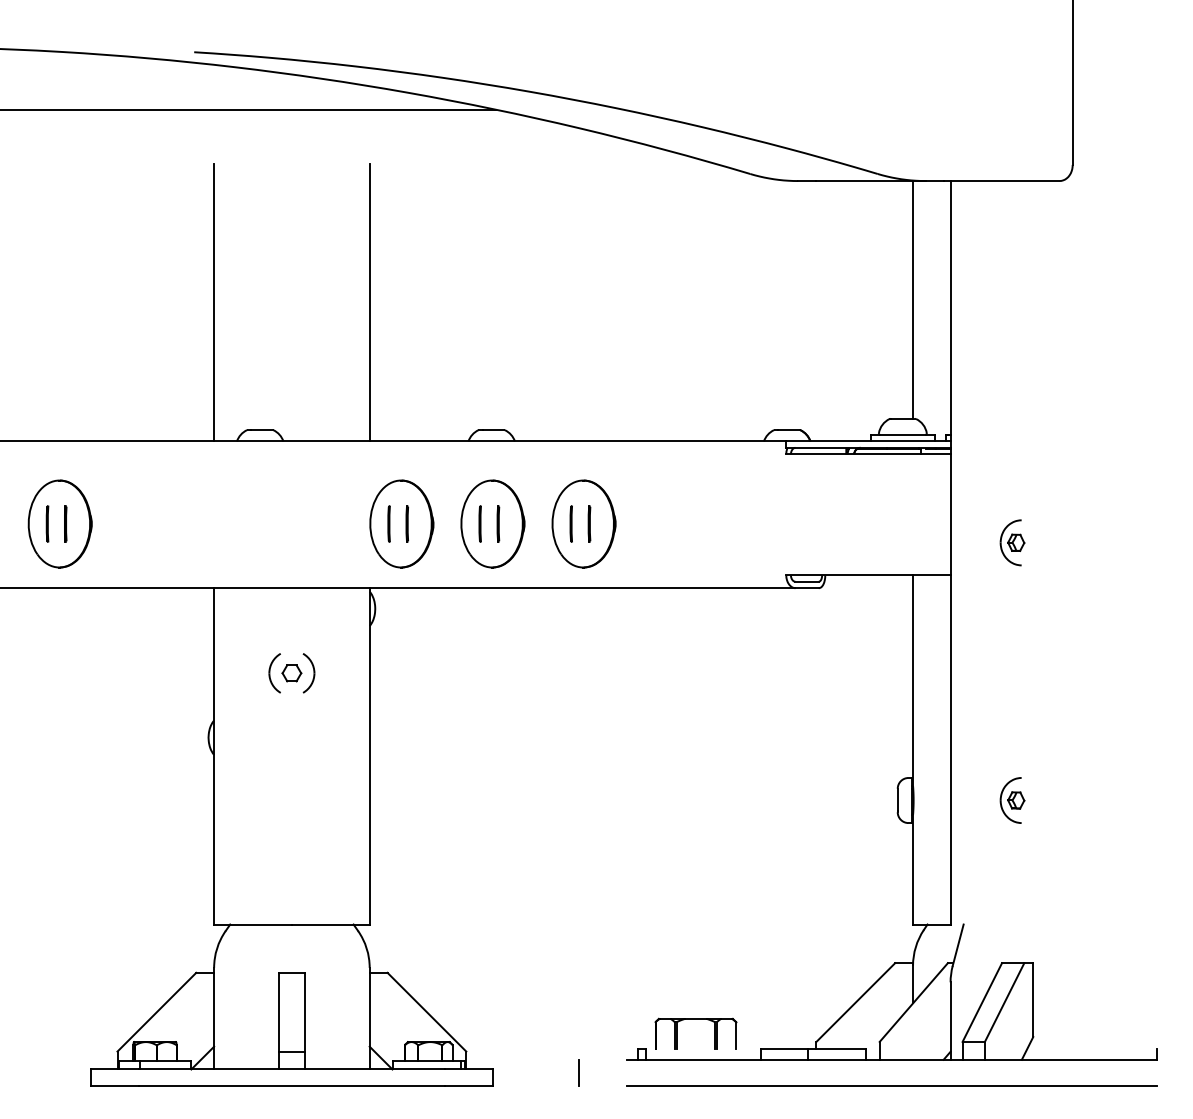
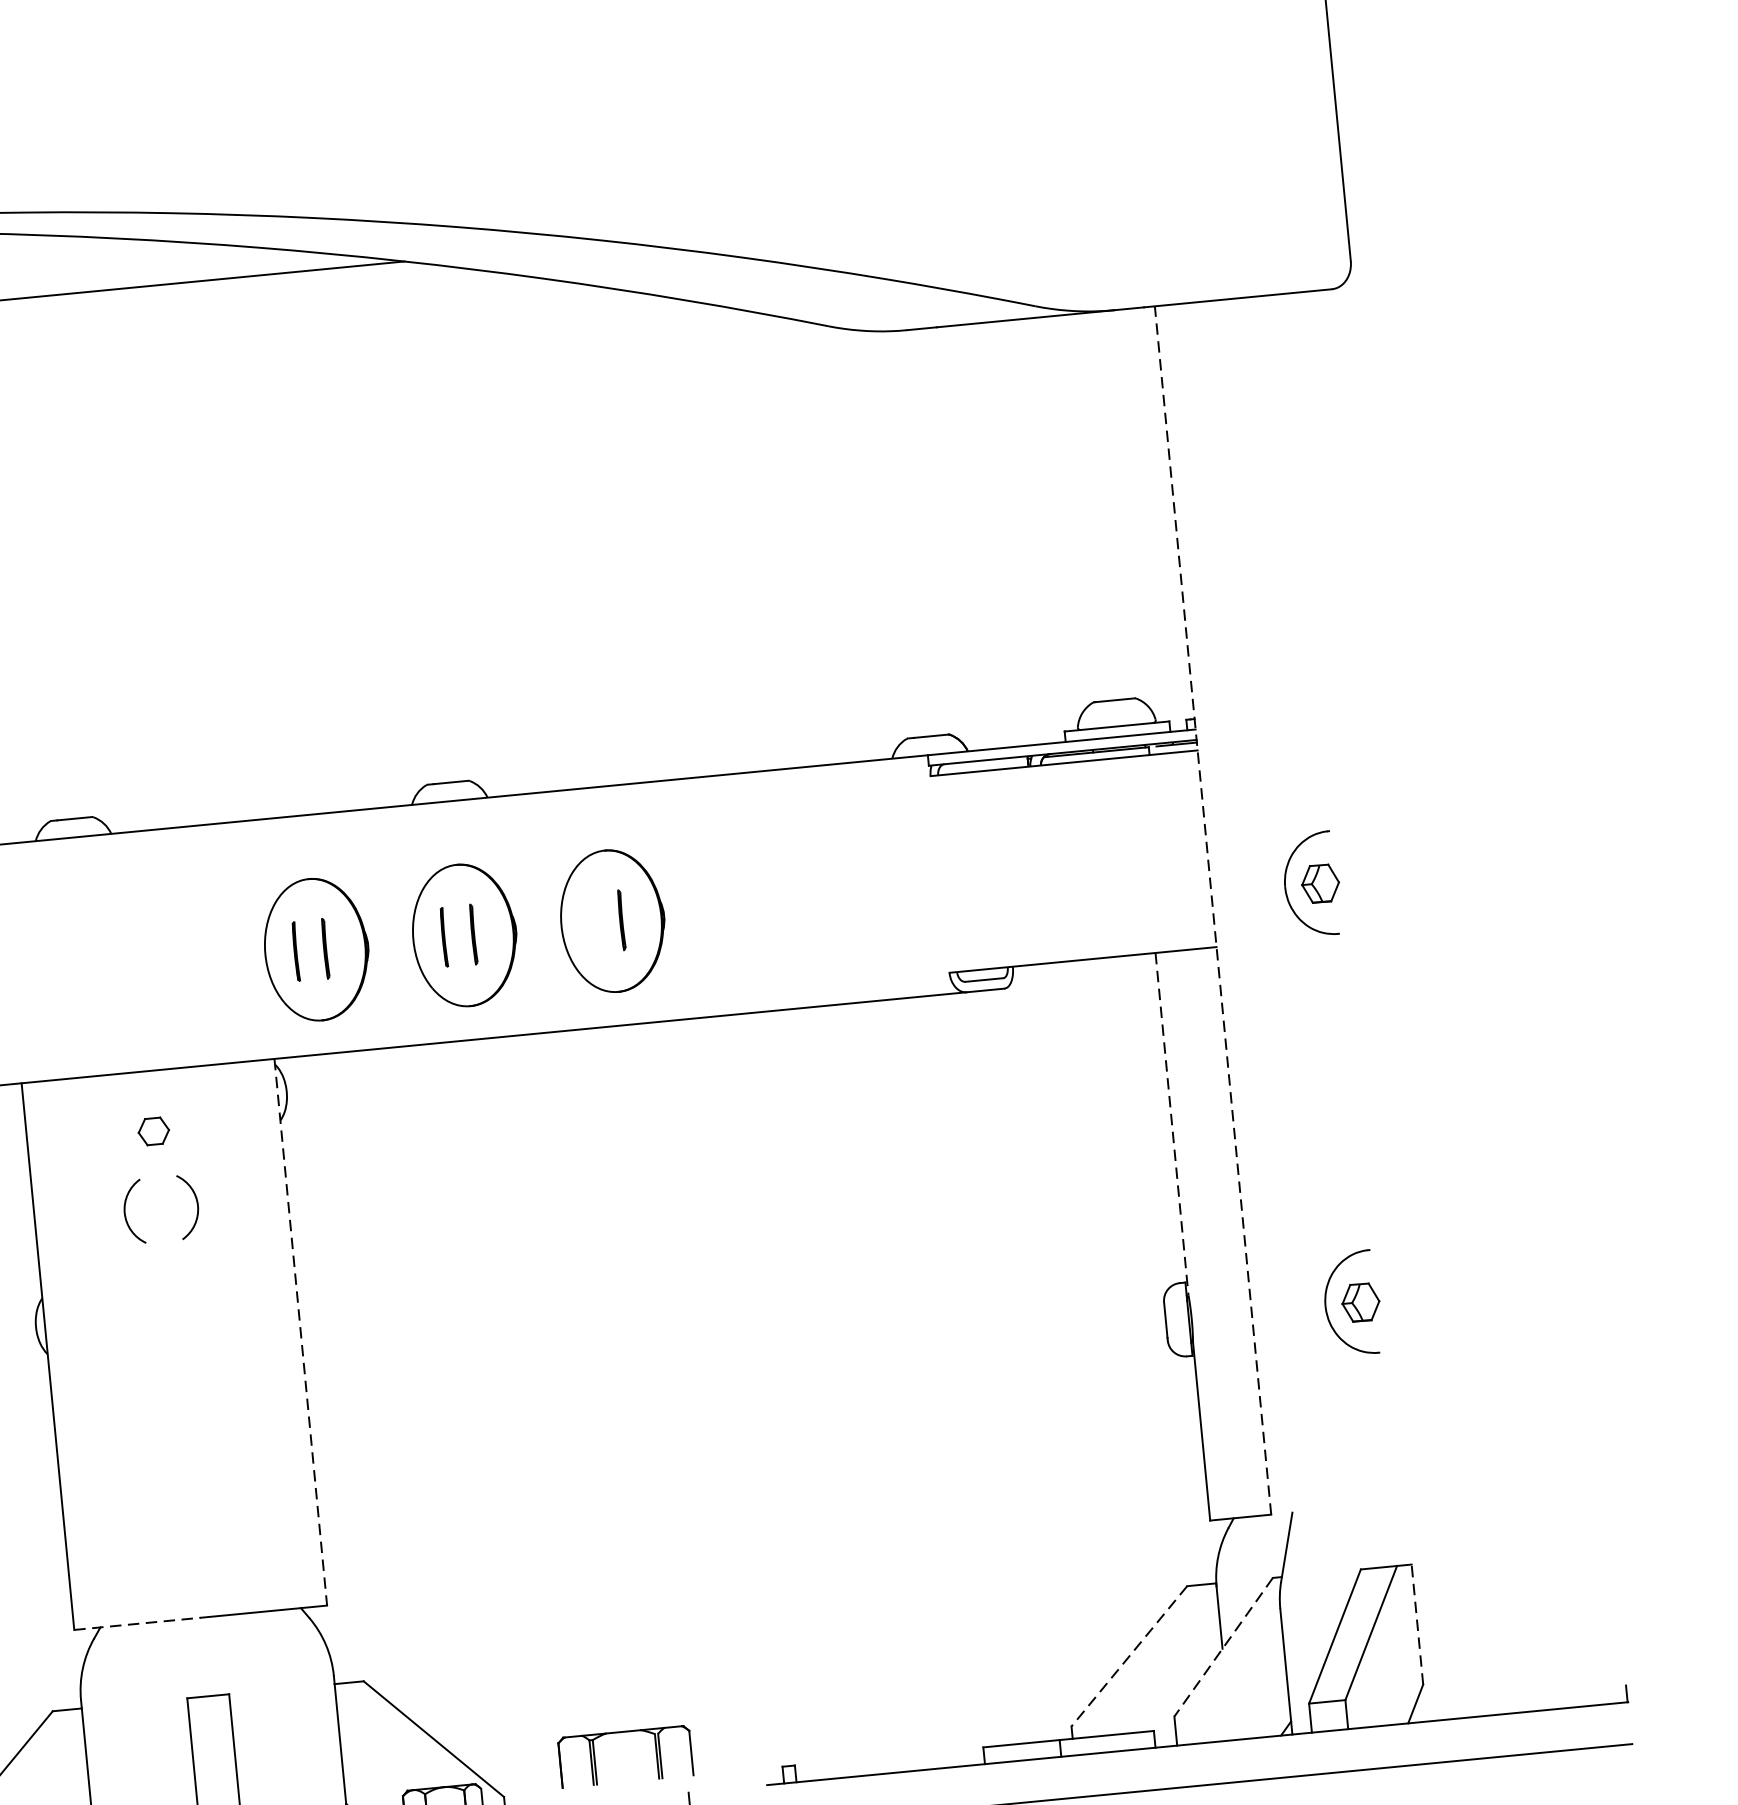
line: (913, 299) -> (1113, 504), removed
line: (369, 302) -> (229, 594), removed
line: (570, 523) -> (590, 922), removed
part: (1012, 542) -> (1312, 884), size x1.4
line: (950, 552) -> (1212, 910), solid -> dashed
part: (291, 673) -> (153, 1131), moved
line: (913, 681) -> (1172, 1125), solid -> dashed
line: (369, 756) -> (300, 1332), solid -> dashed
part: (1012, 800) -> (1352, 1303), size x1.4
line: (253, 924) -> (138, 1623), solid -> dashed
line: (1033, 1000) -> (1417, 1625), solid -> dashed
line: (855, 1002) -> (1128, 1656), solid -> dashed
line: (913, 1002) -> (1223, 1647), solid -> dashed
part: (695, 1019) -> (622, 1732), moved

